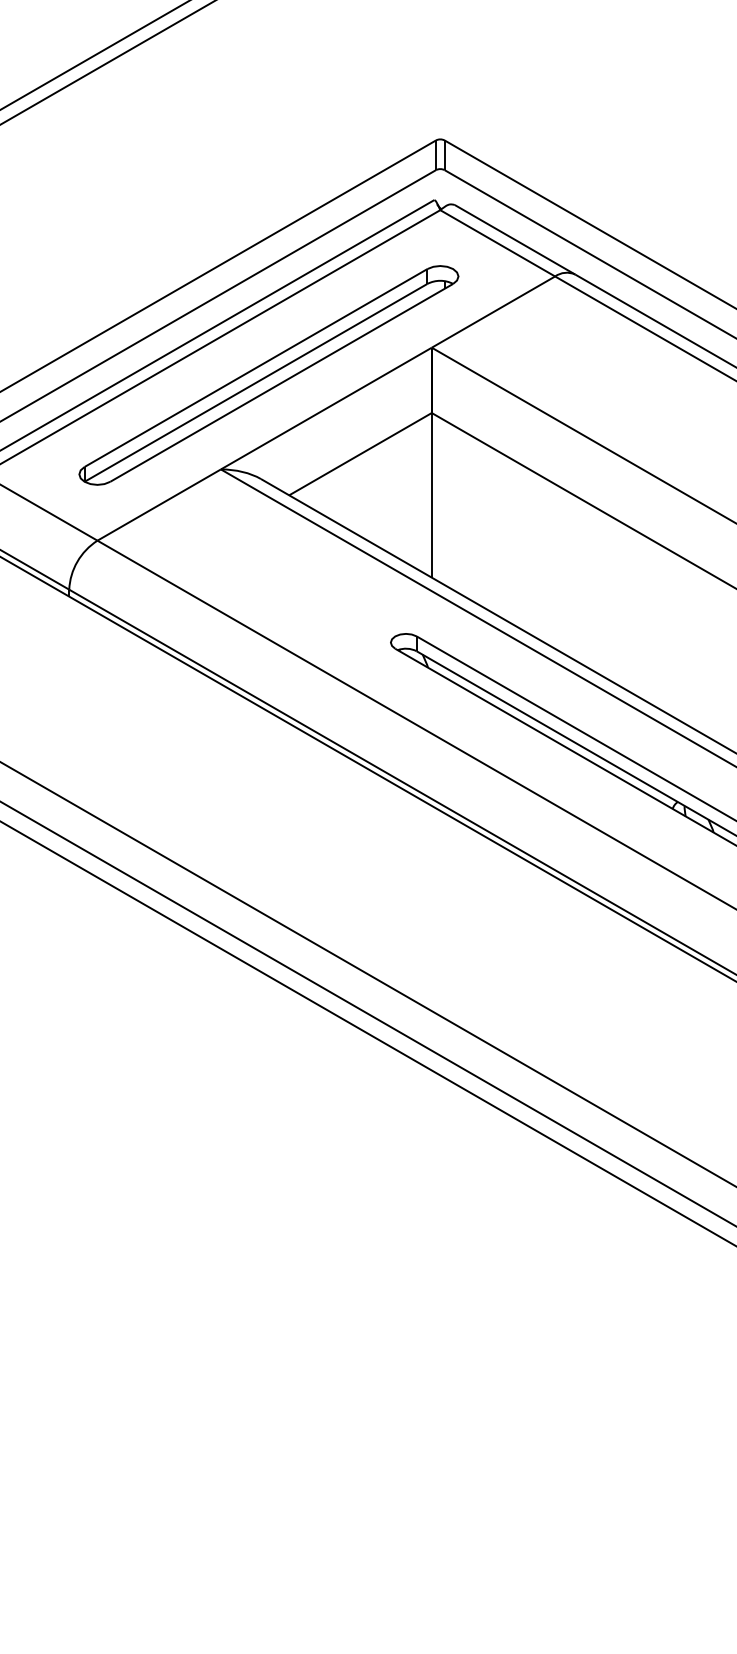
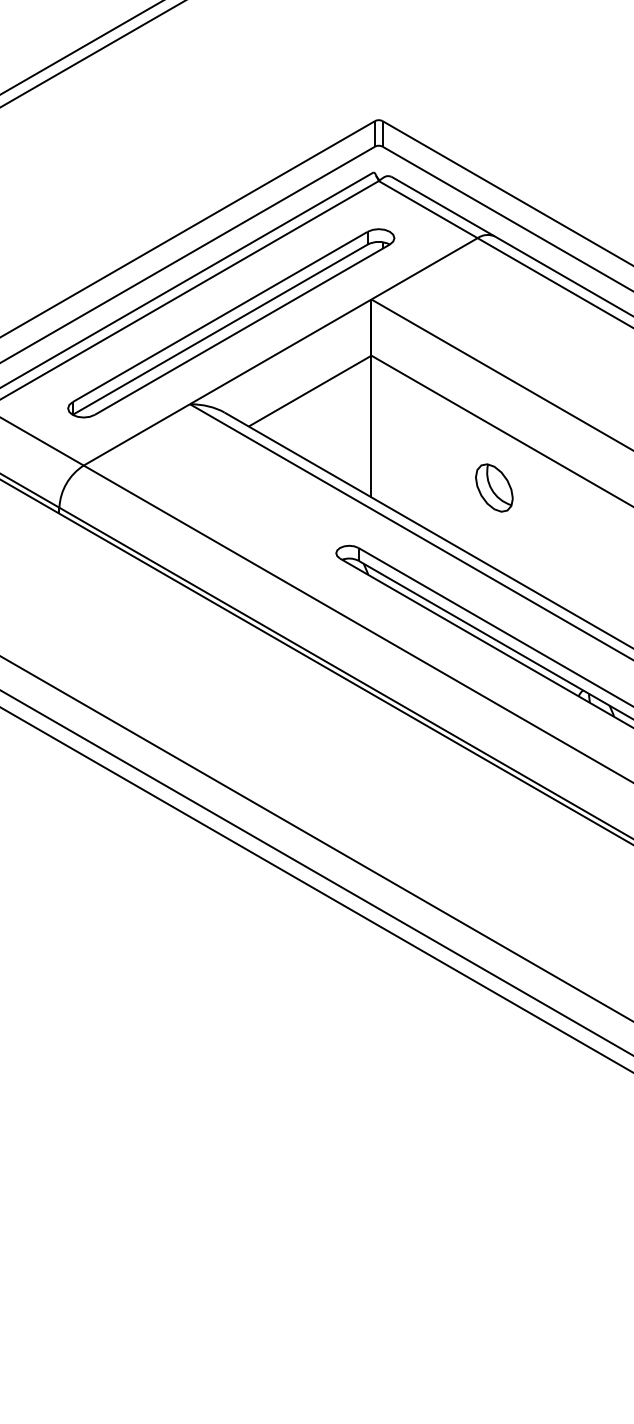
part: (574, 566) -> (494, 487), added

